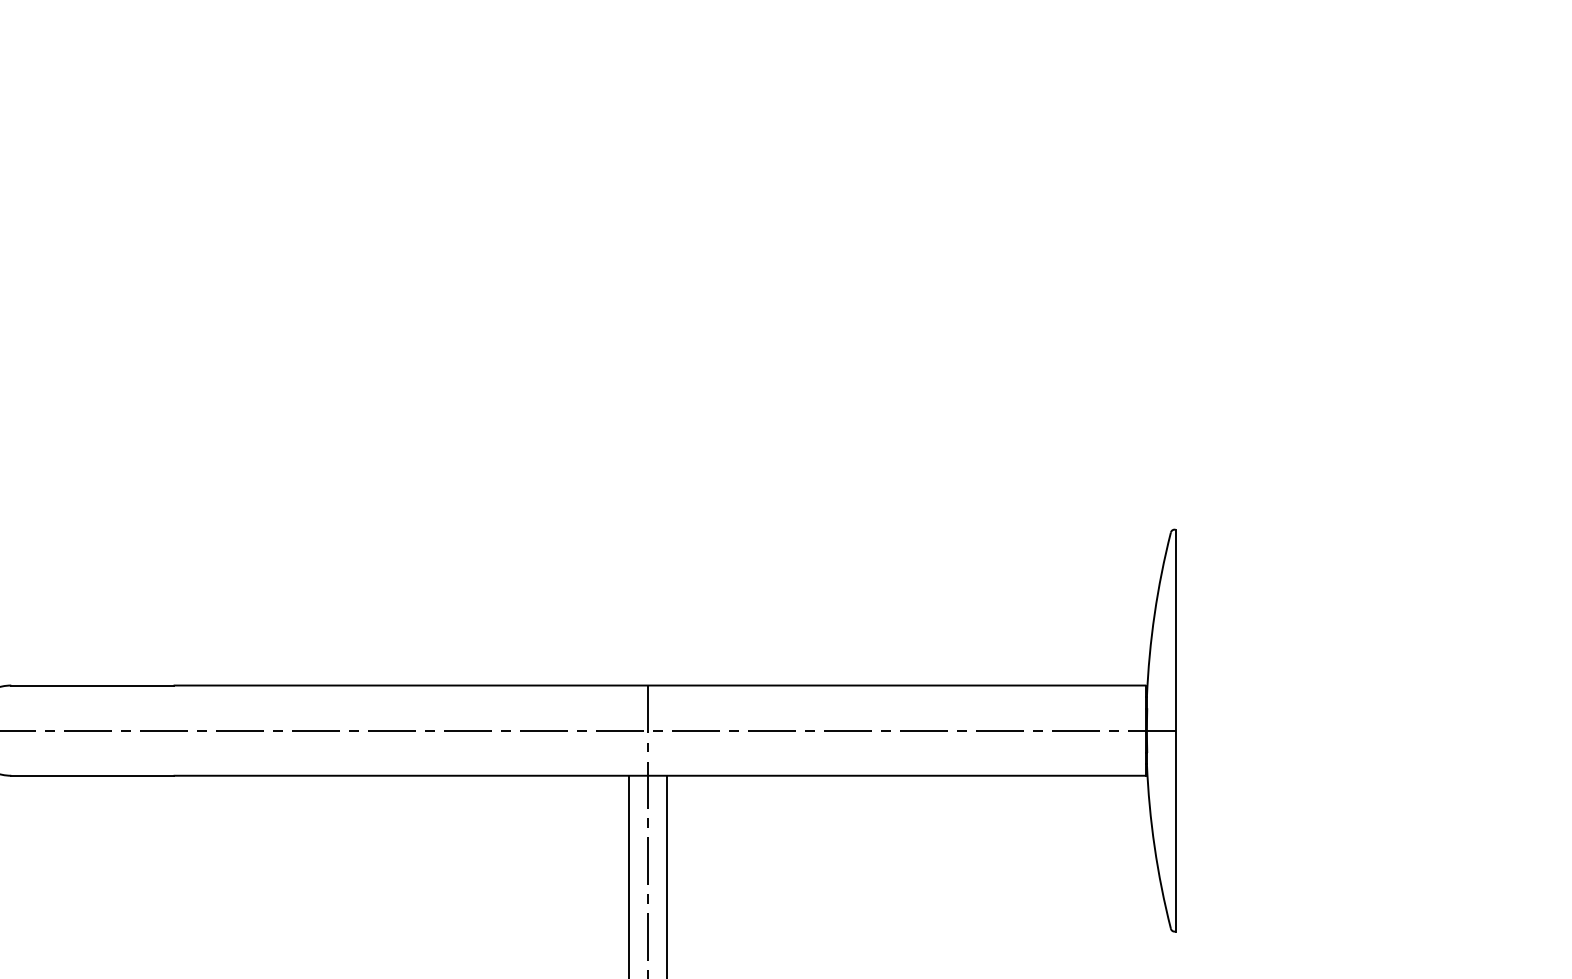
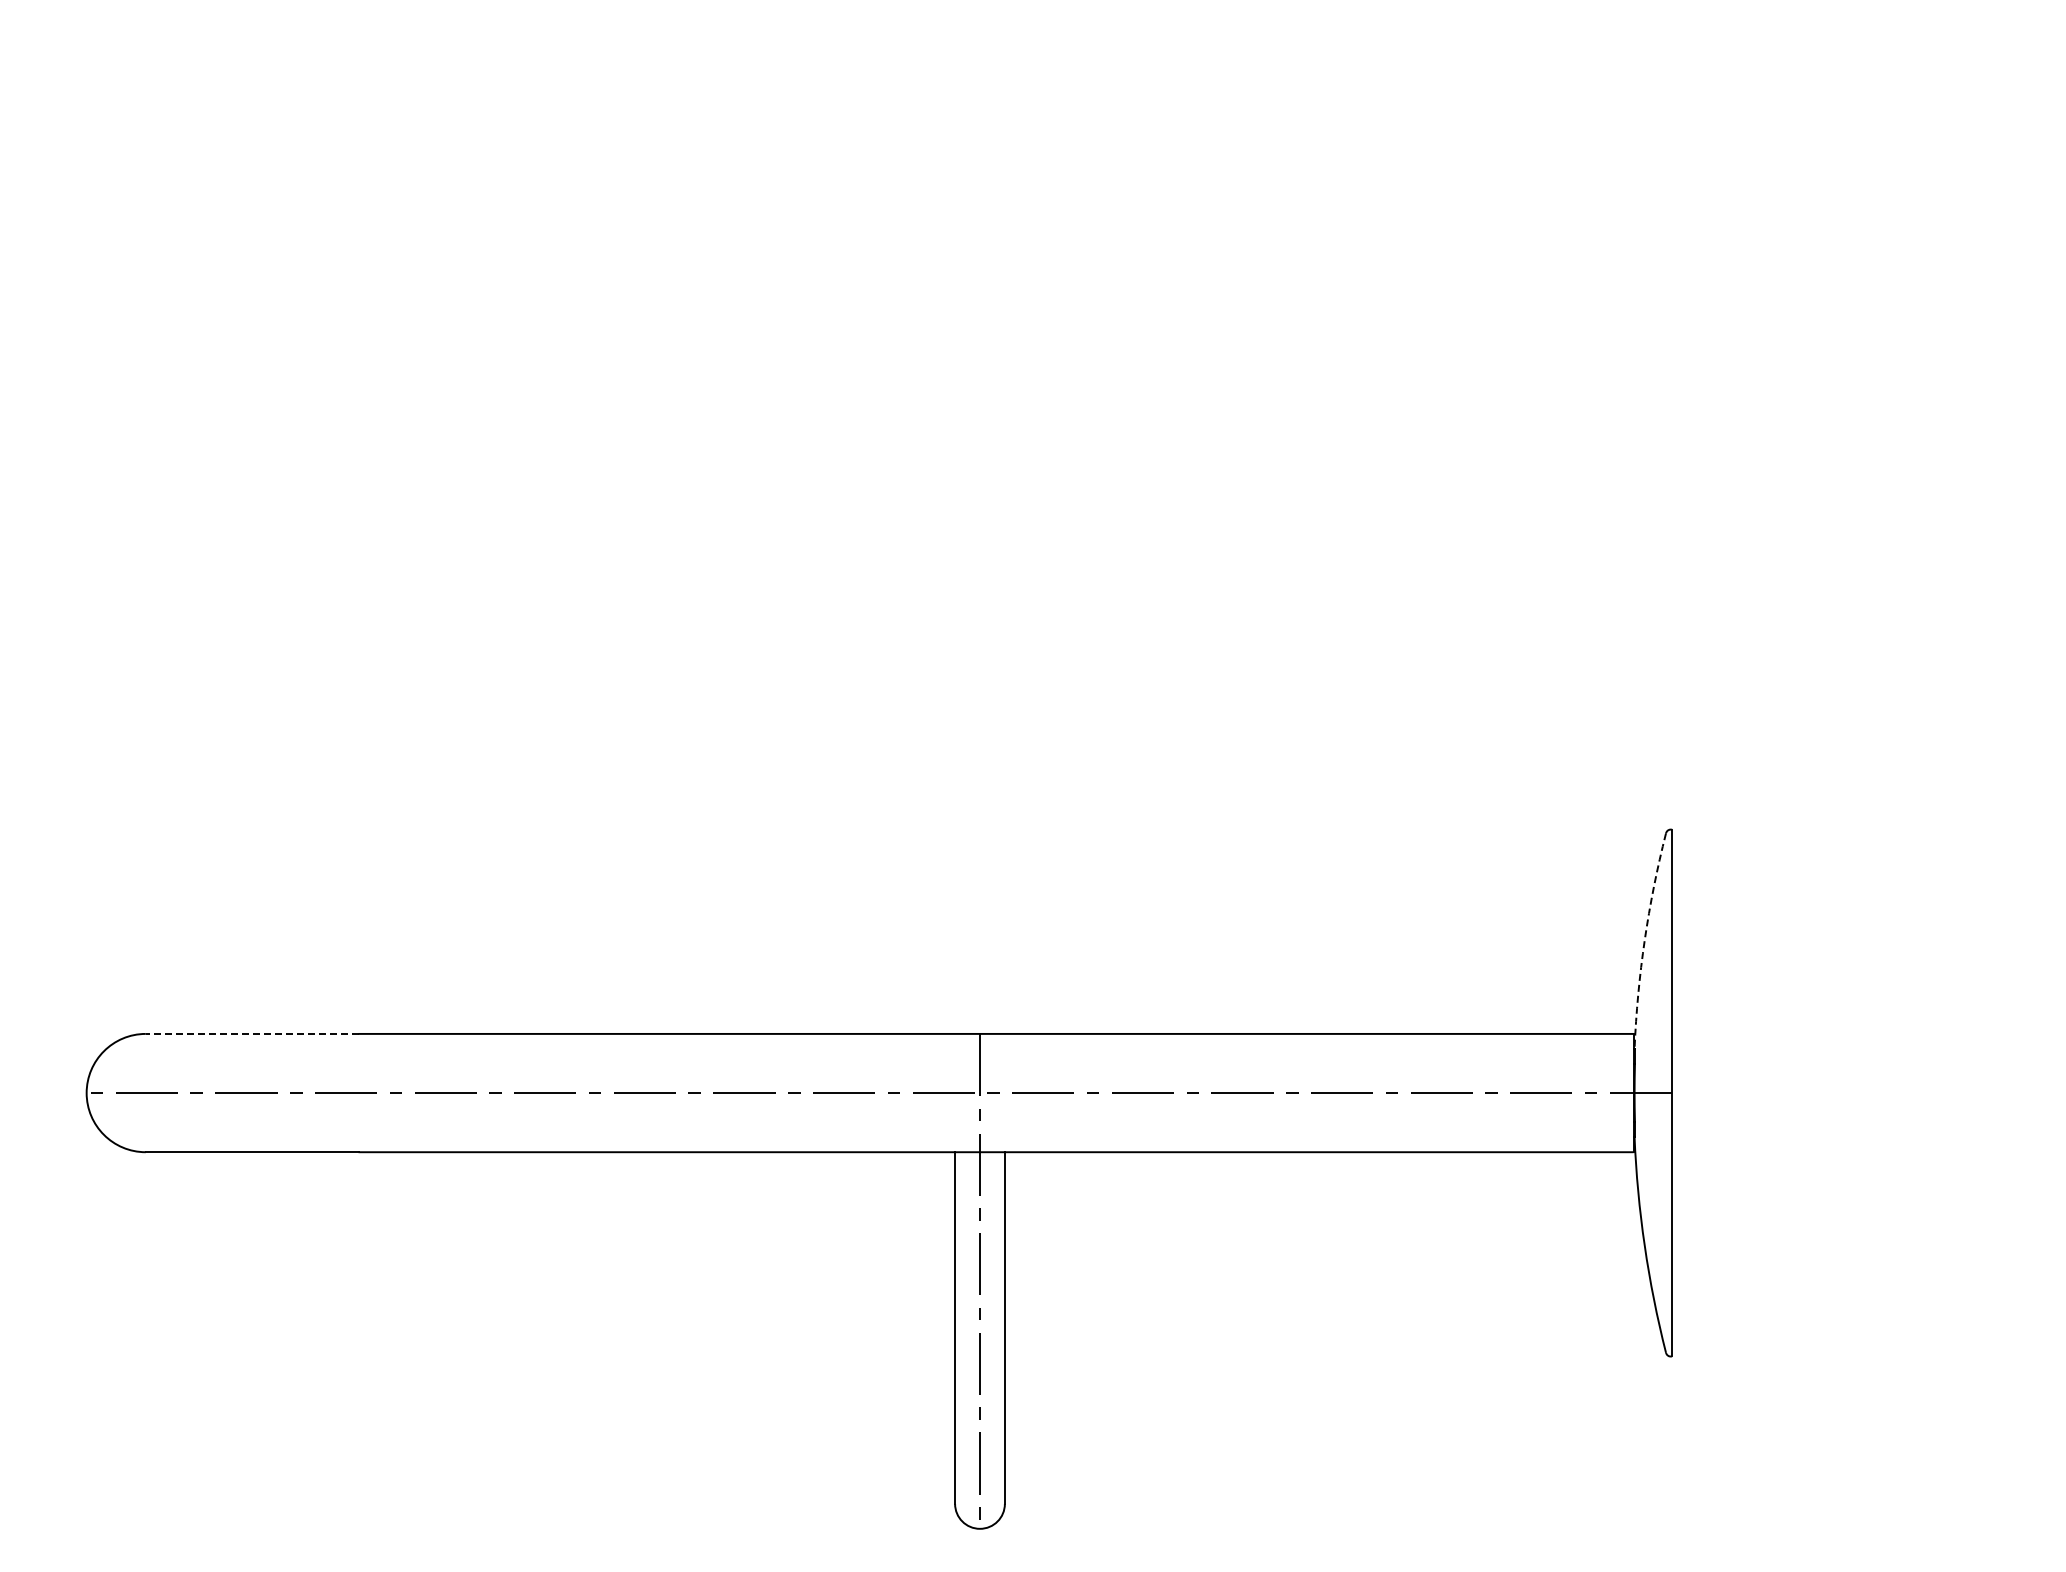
arc: (1154, 614) -> (1644, 940), solid -> dashed
line: (91, 685) -> (251, 1033), solid -> dashed

